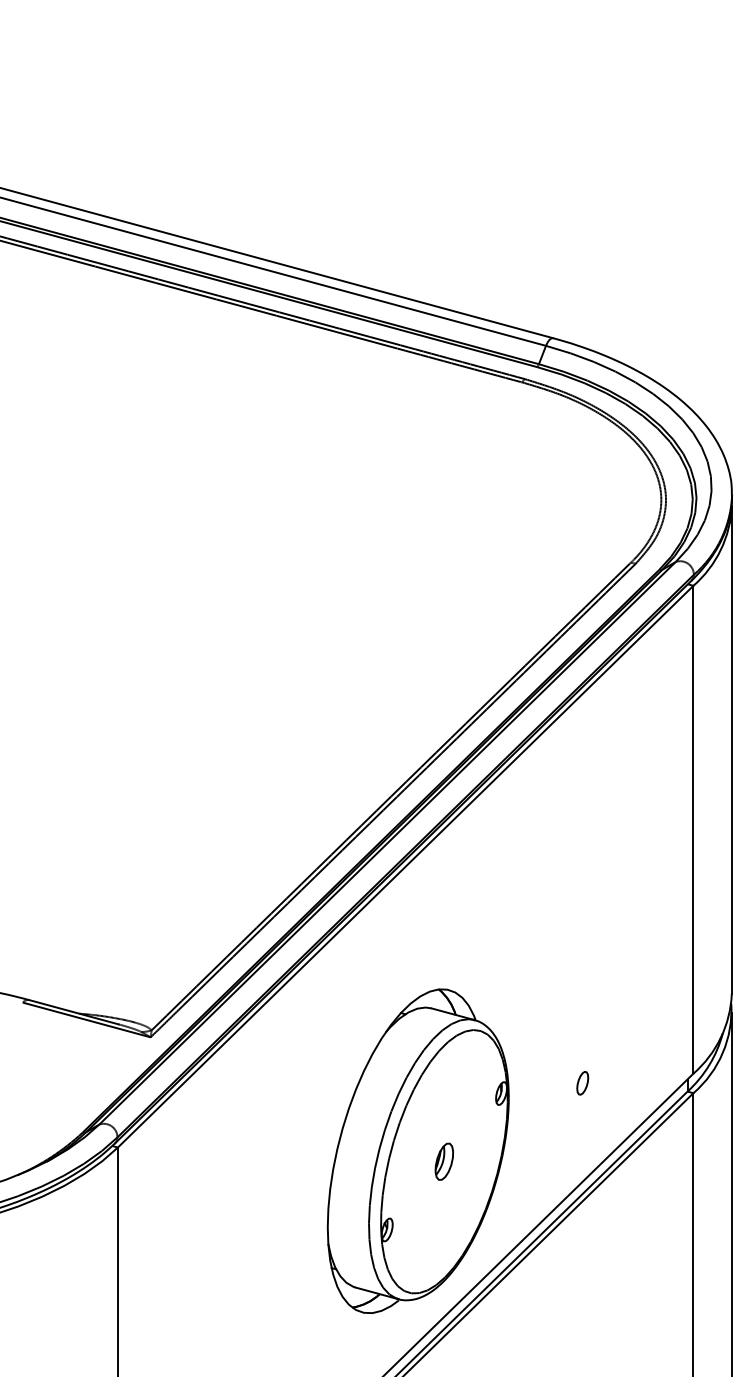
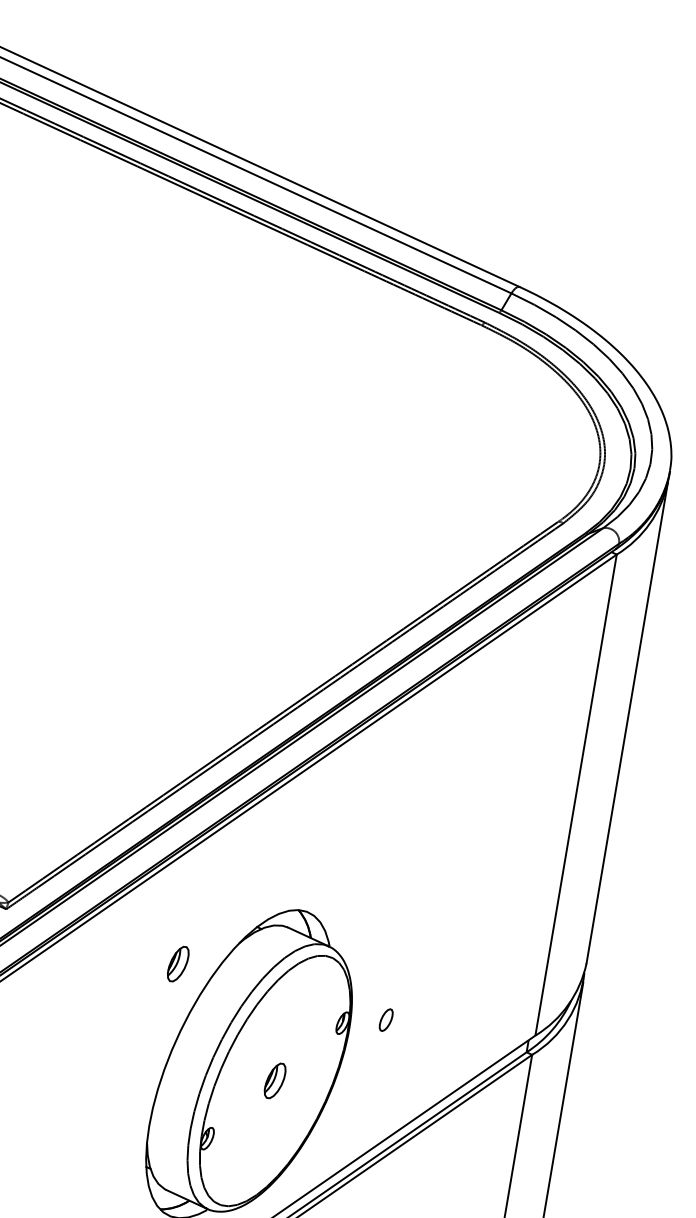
part: (328, 1062) -> (177, 963), added
part: (582, 1083) -> (385, 1020), moved

